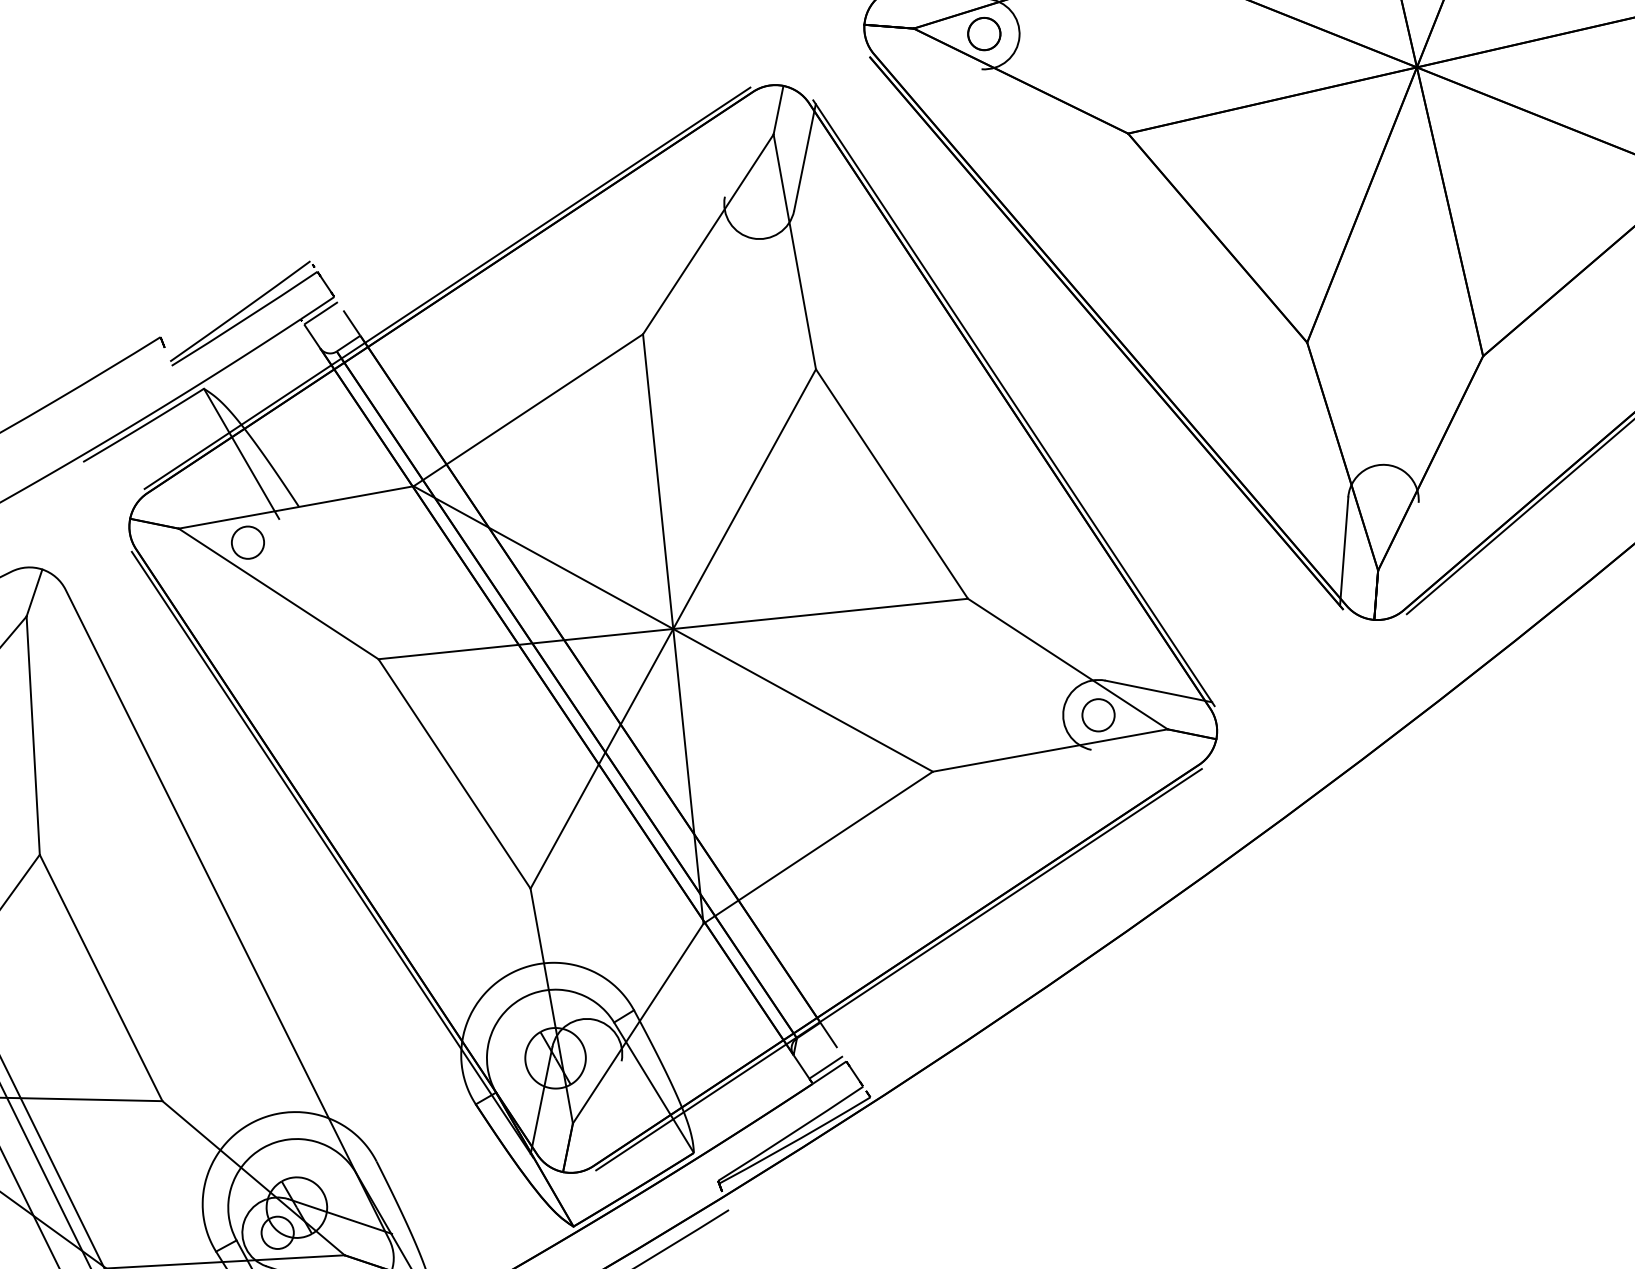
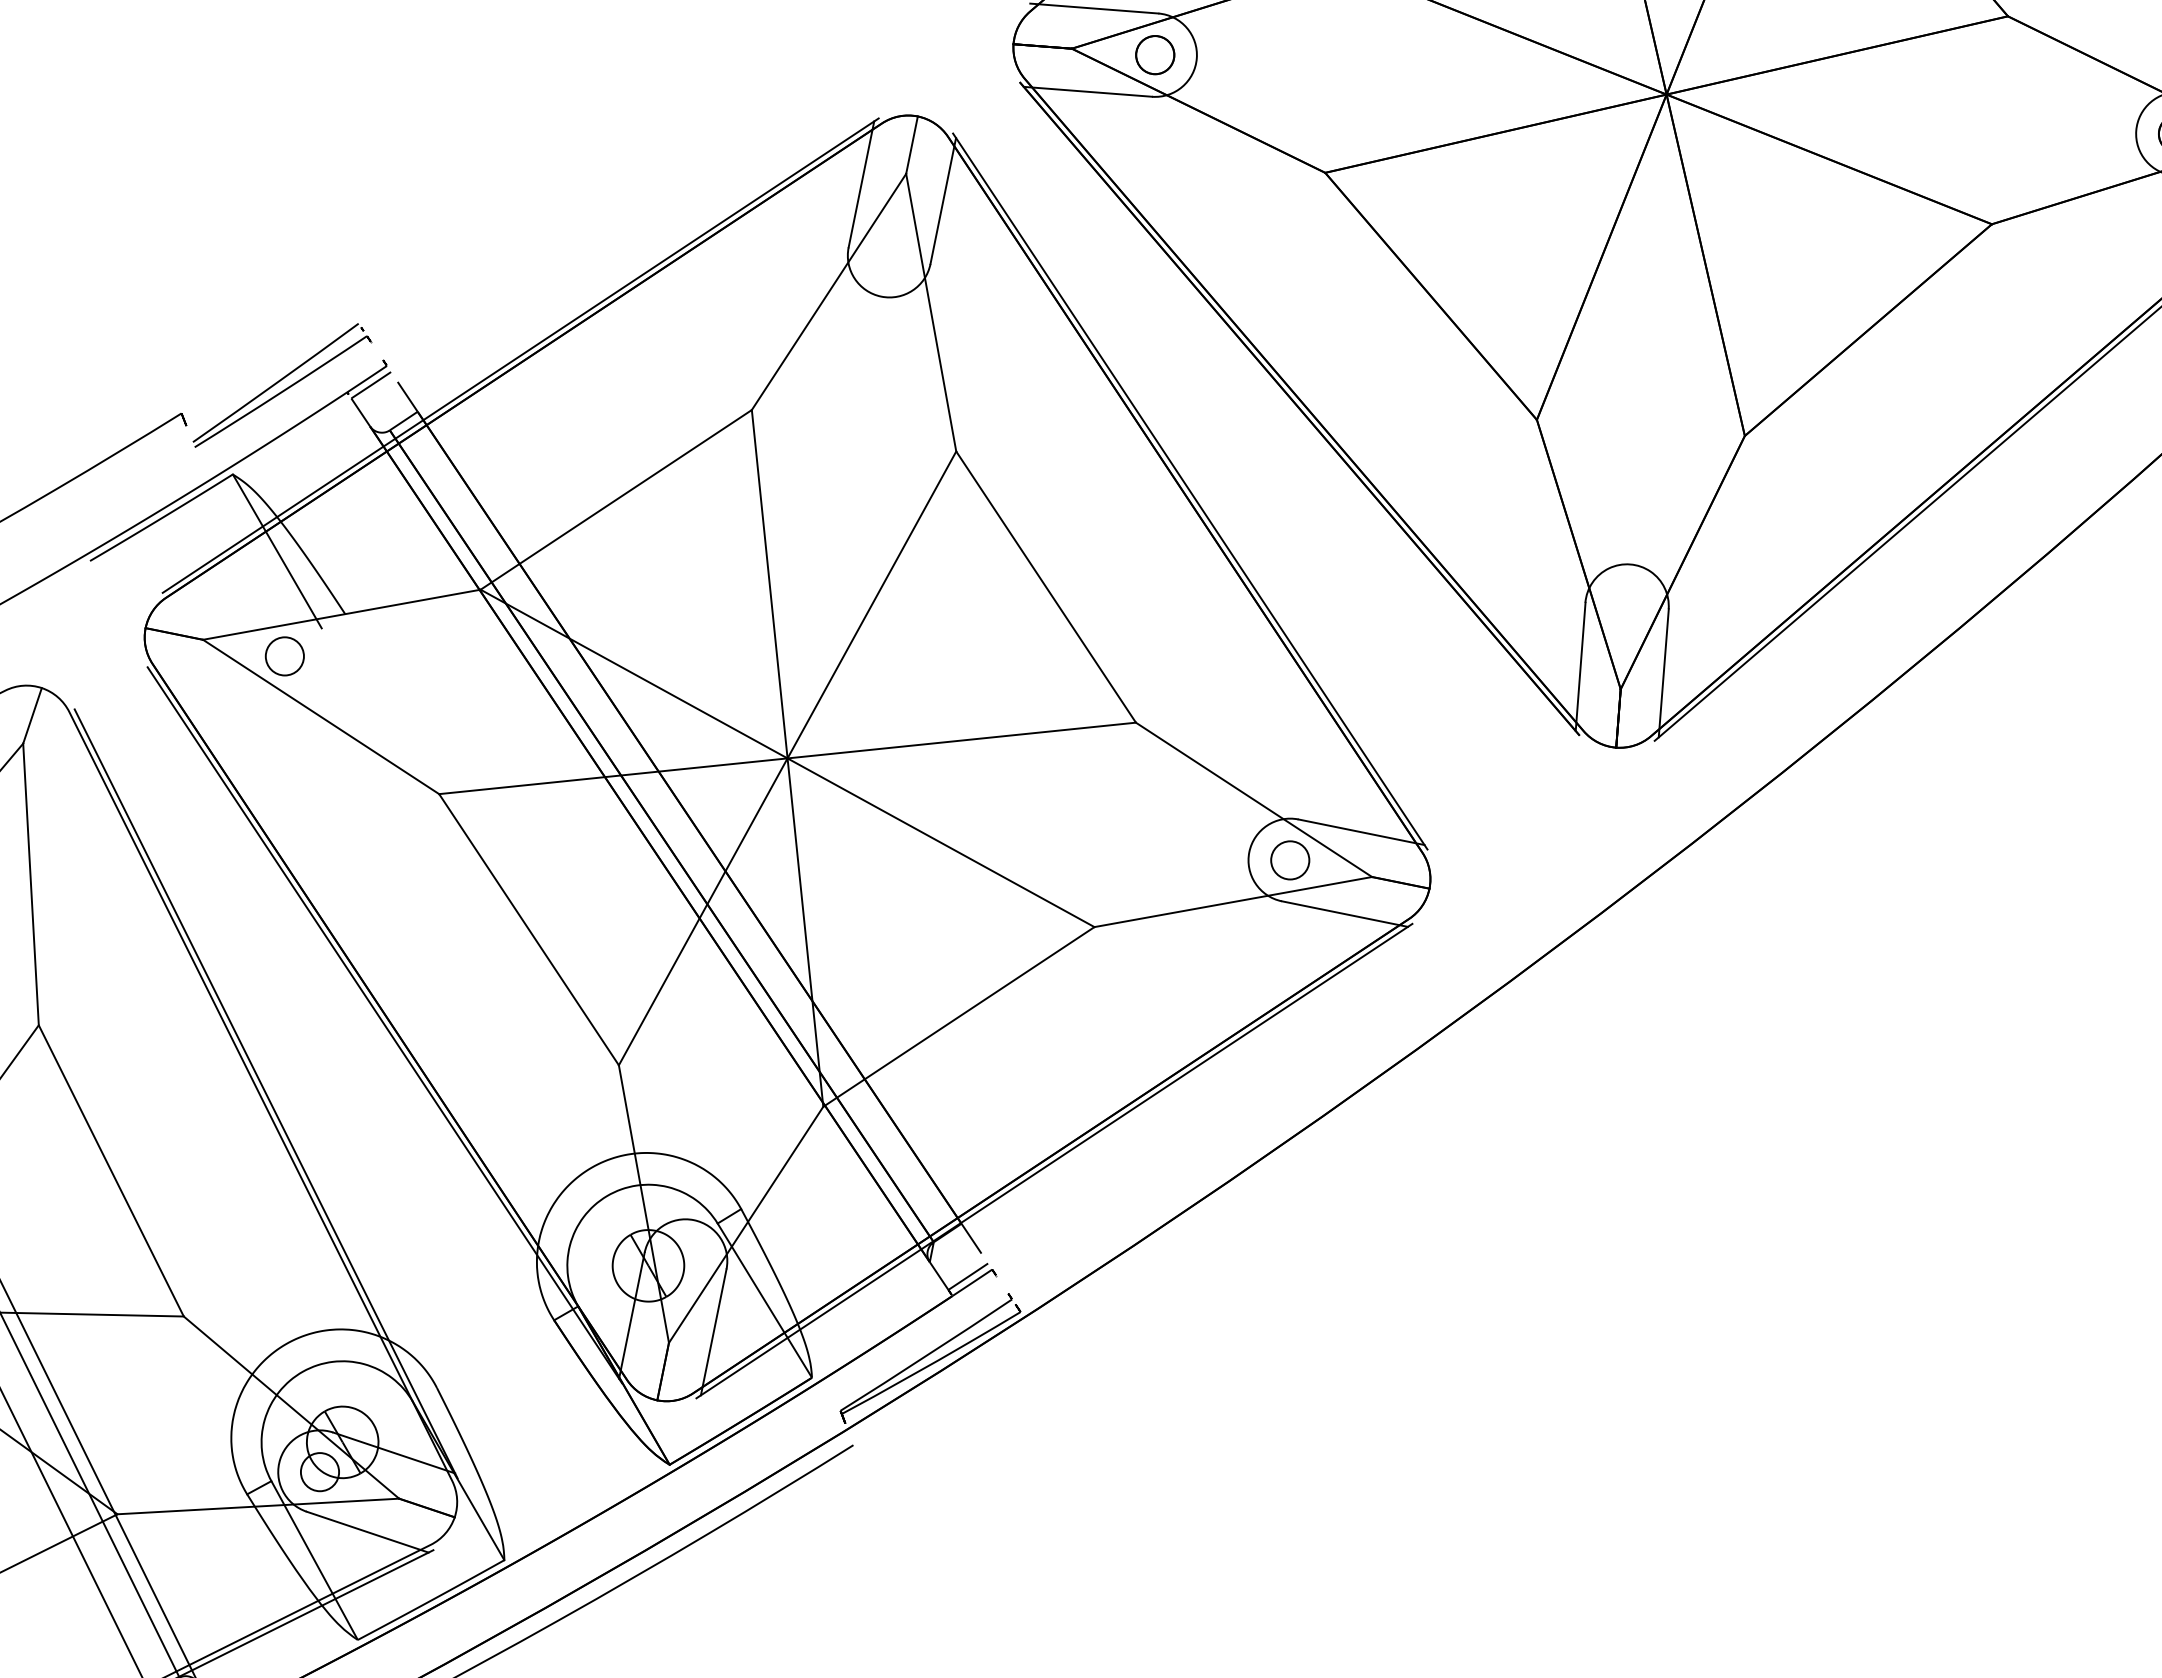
line: (927, 64) -> (1087, 91), added
line: (735, 143) -> (861, 184), added
line: (1414, 557) -> (1663, 673), added
line: (1144, 760) -> (1344, 913), added
line: (231, 912) -> (265, 1093), added
line: (610, 1114) -> (713, 1332), added

